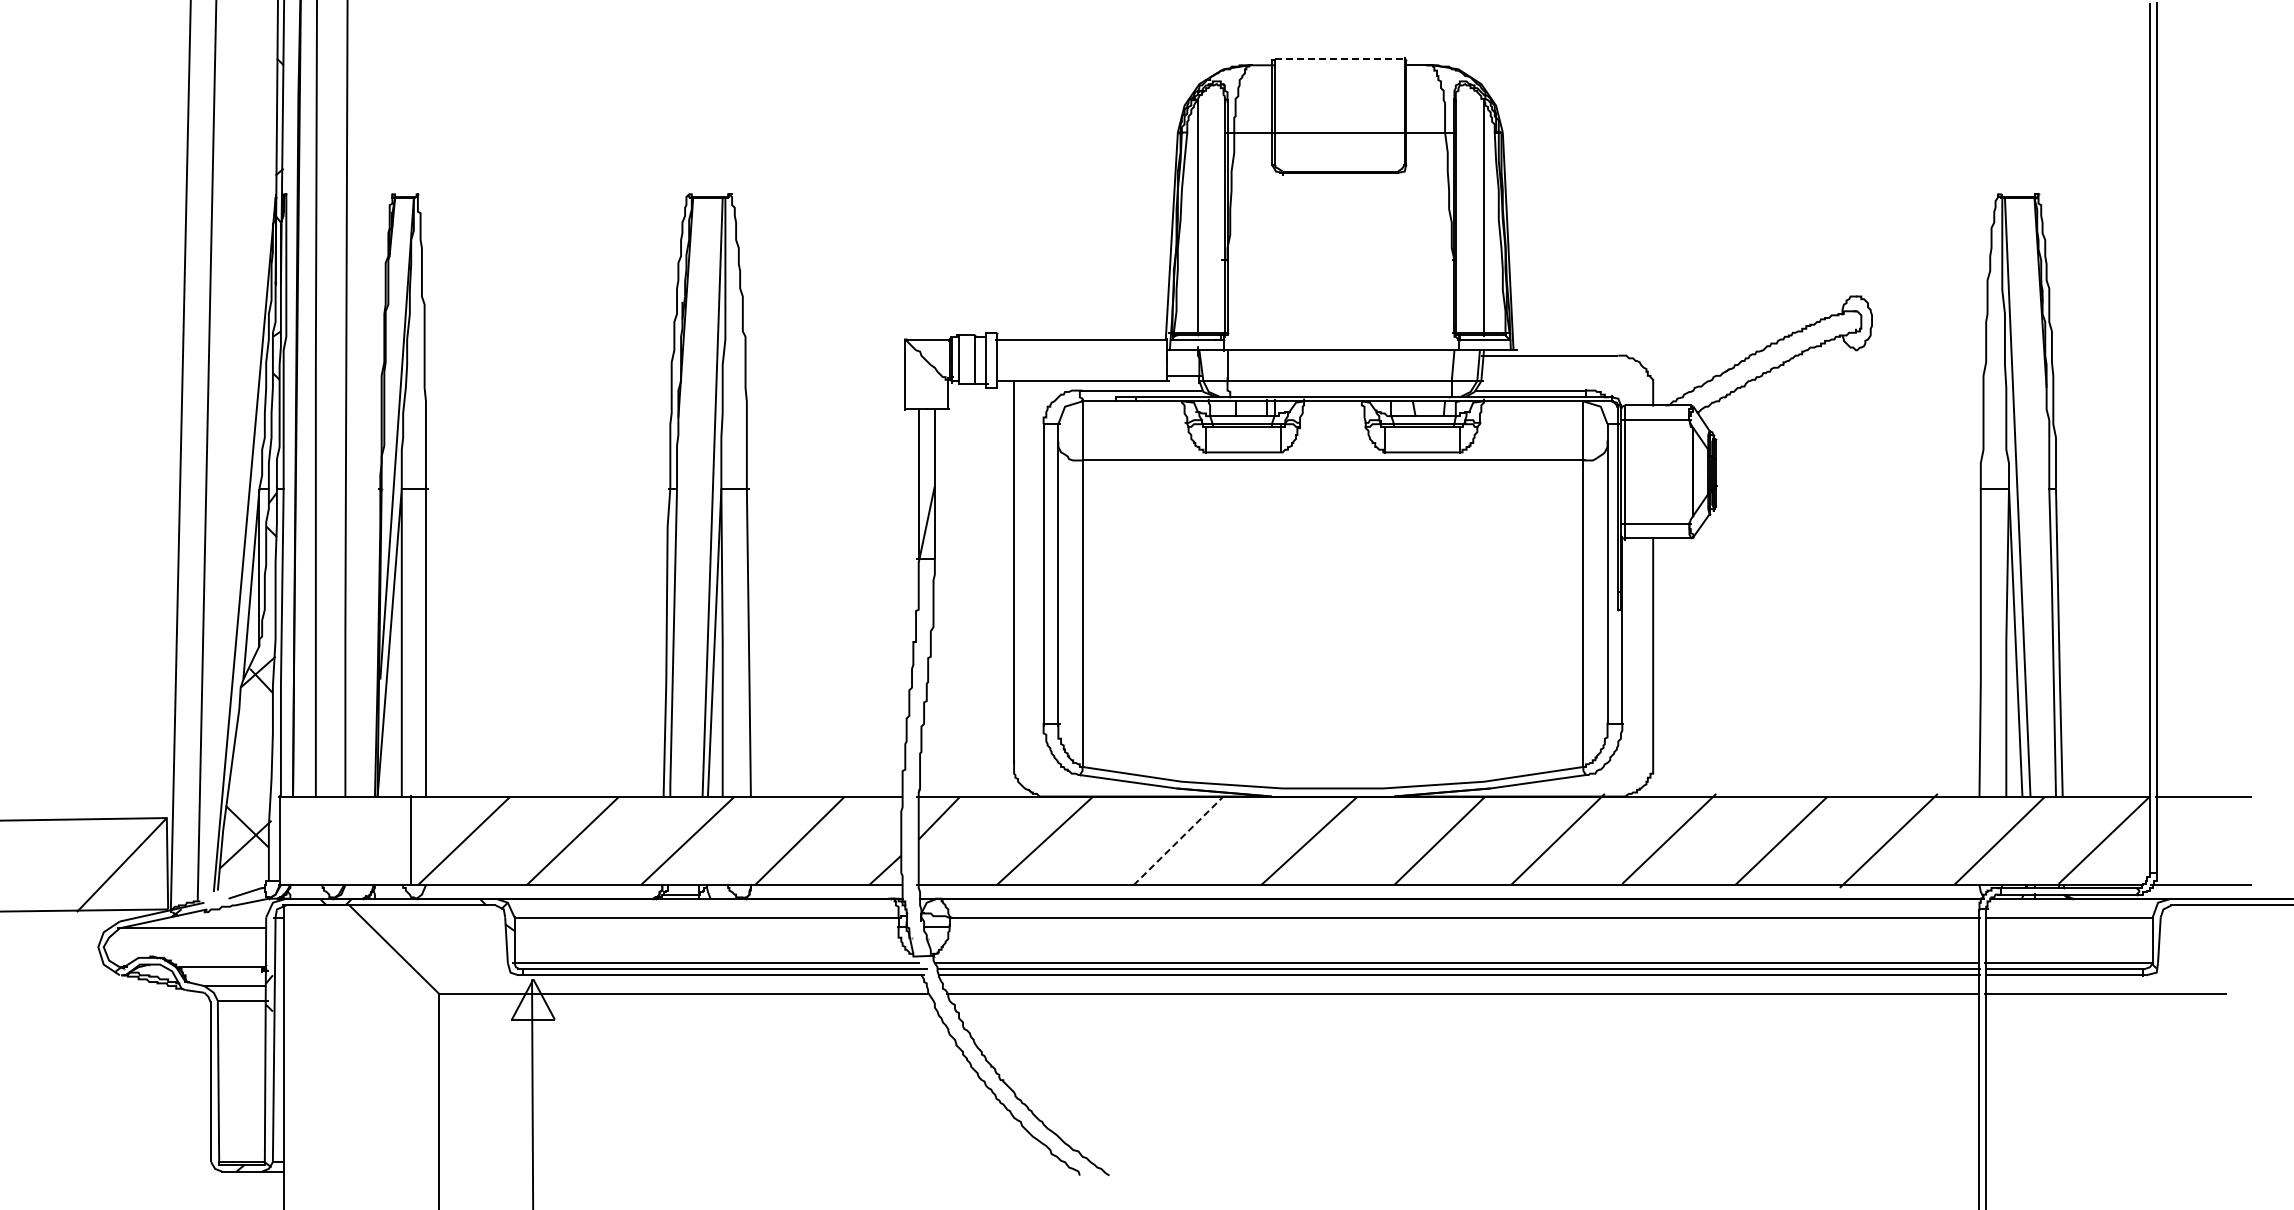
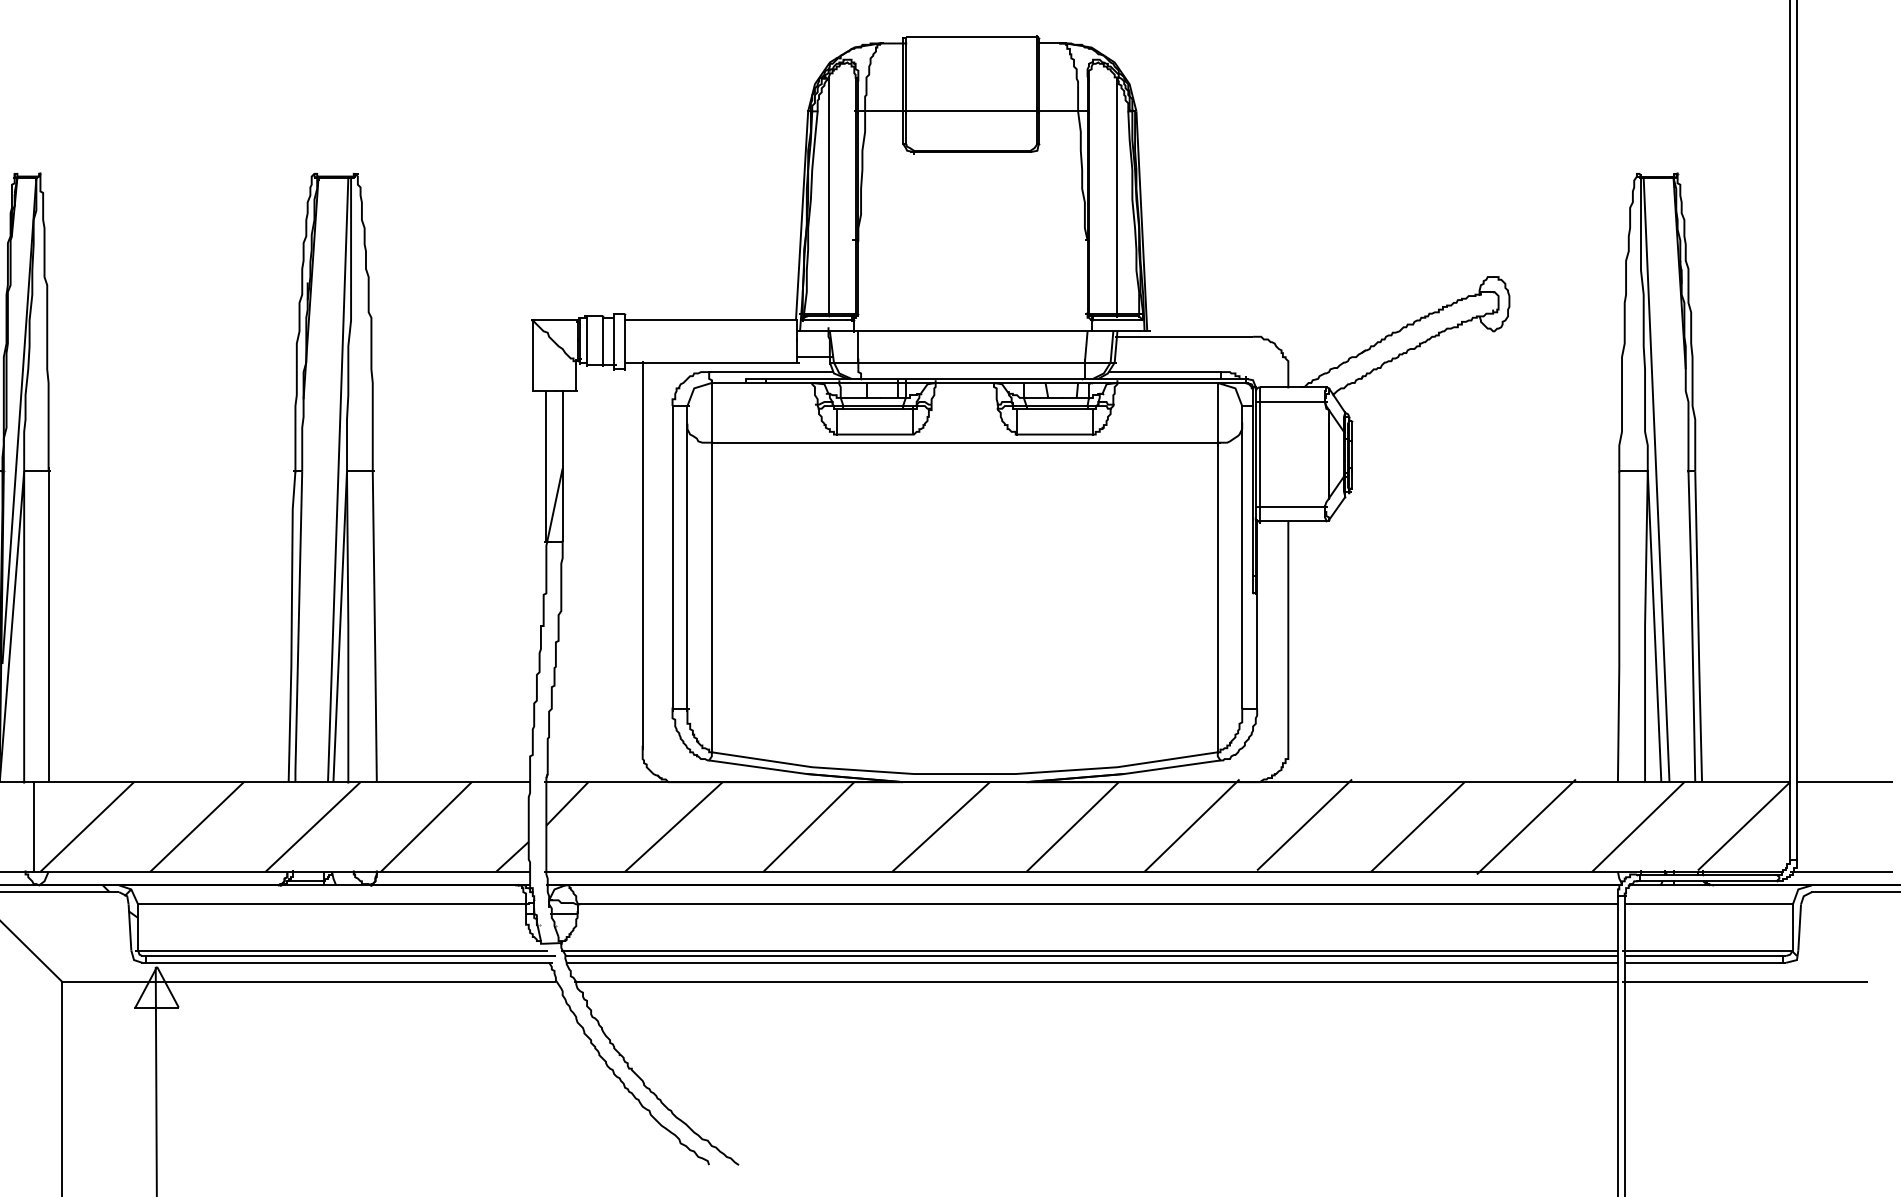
line: (1340, 58) -> (972, 36), dashed -> solid
line: (1178, 840) -> (808, 826), dashed -> solid

